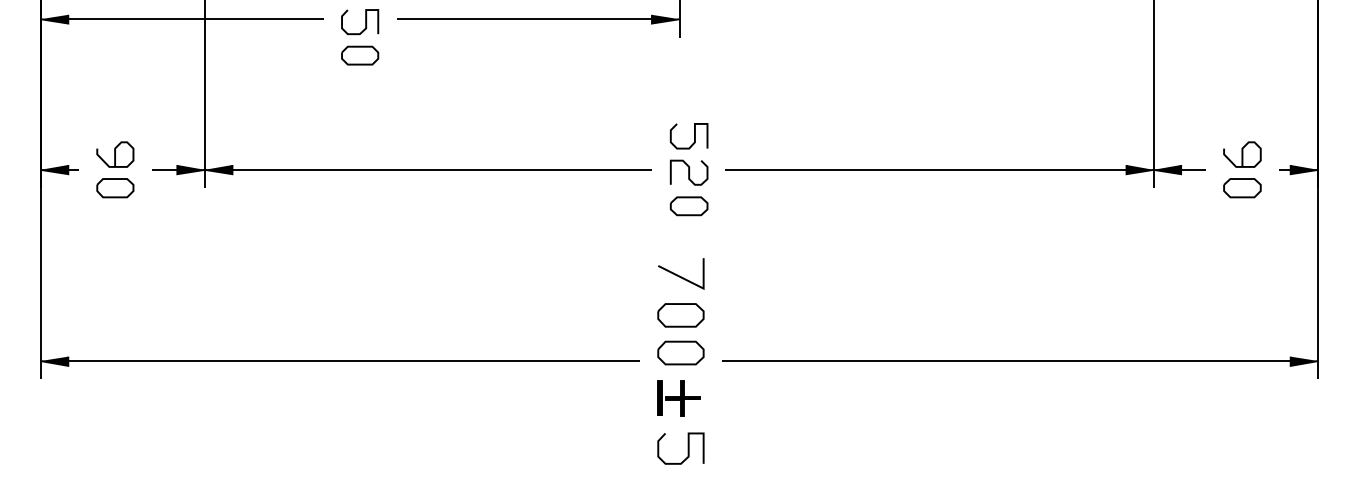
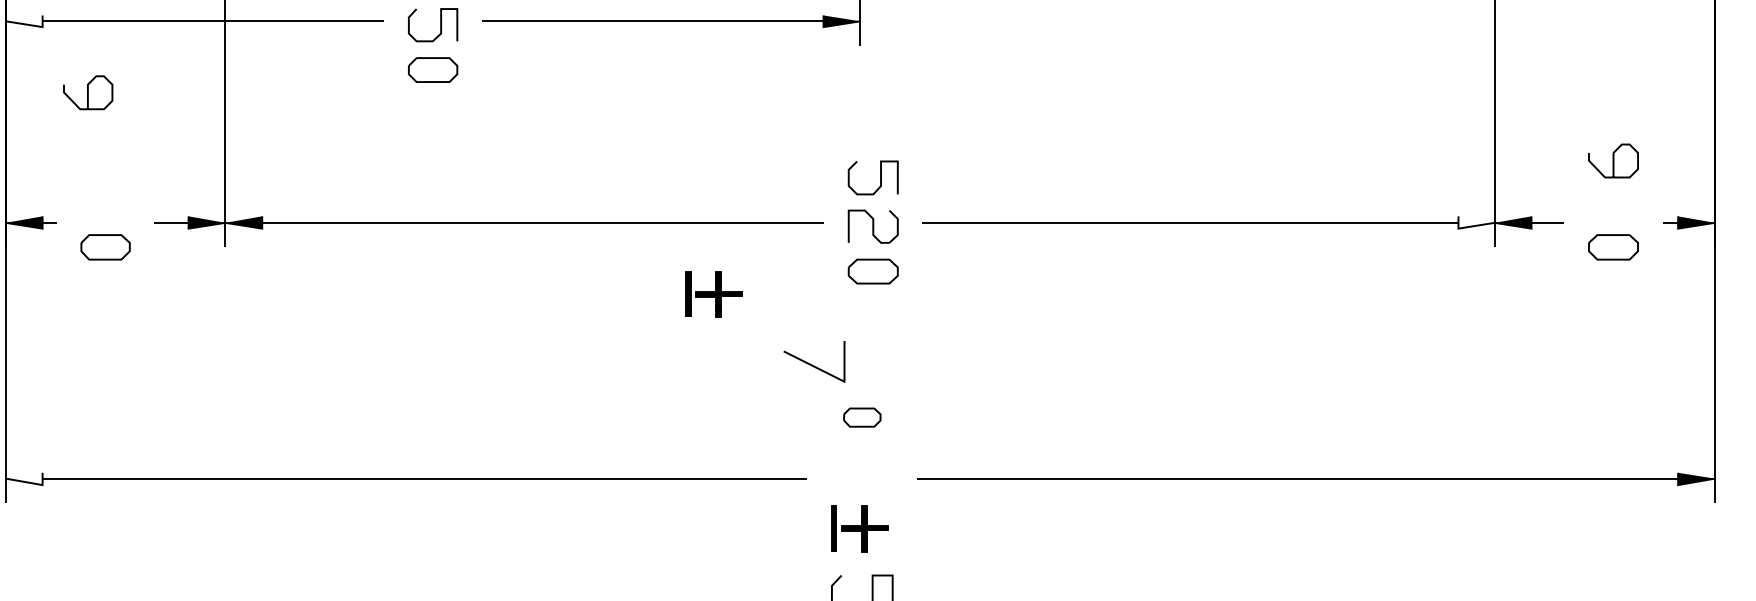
fill: (54, 18) -> (24, 20), removed
curve: (115, 154) -> (88, 92), moved
curve: (1242, 154) -> (1613, 160), moved
fill: (1139, 169) -> (1475, 222), removed
part: (569, 223) -> (713, 294), added
line: (679, 275) -> (812, 364), moved
part: (680, 315) -> (861, 417), size x0.6
part: (680, 352) -> (861, 467), removed
fill: (54, 360) -> (24, 477), removed

